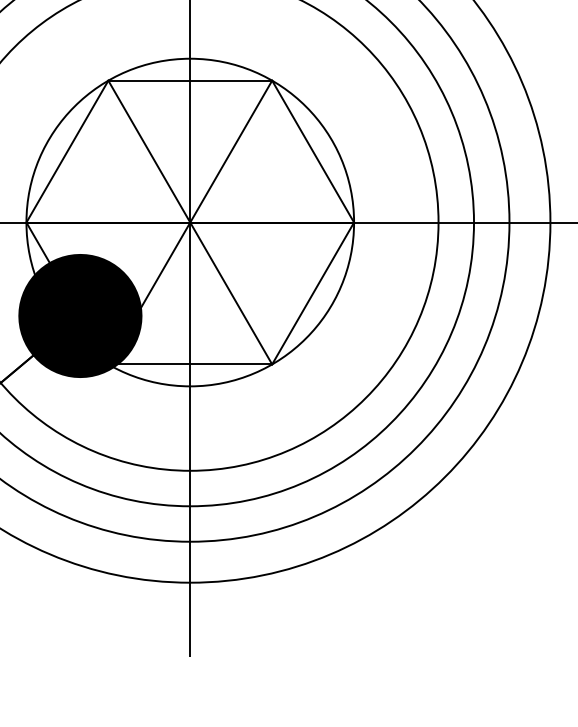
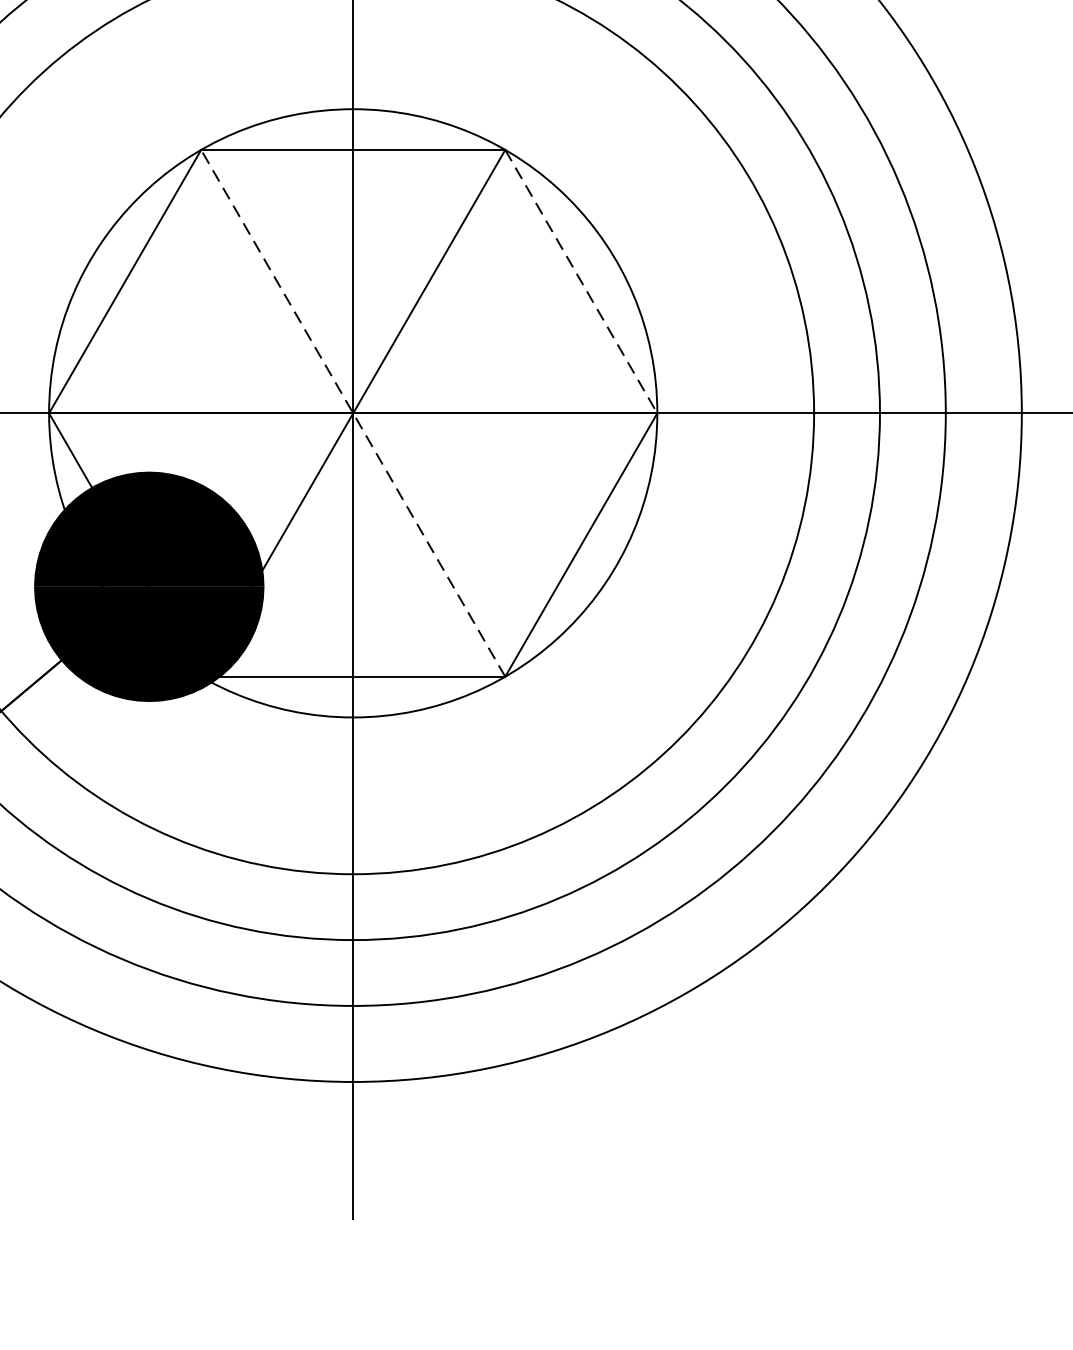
line: (313, 151) -> (581, 281), solid -> dashed
line: (190, 222) -> (353, 413), solid -> dashed

